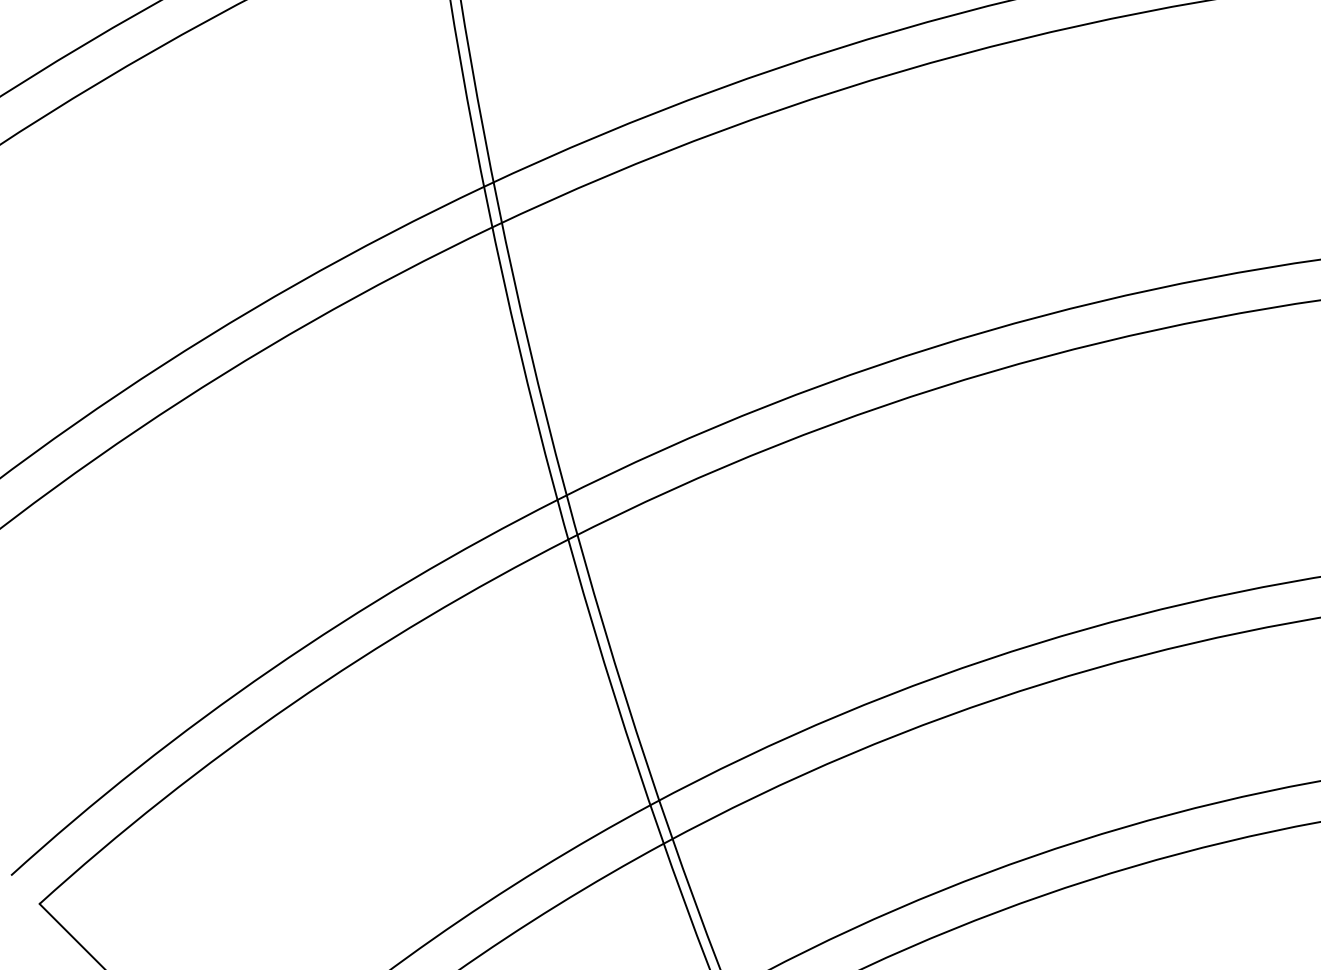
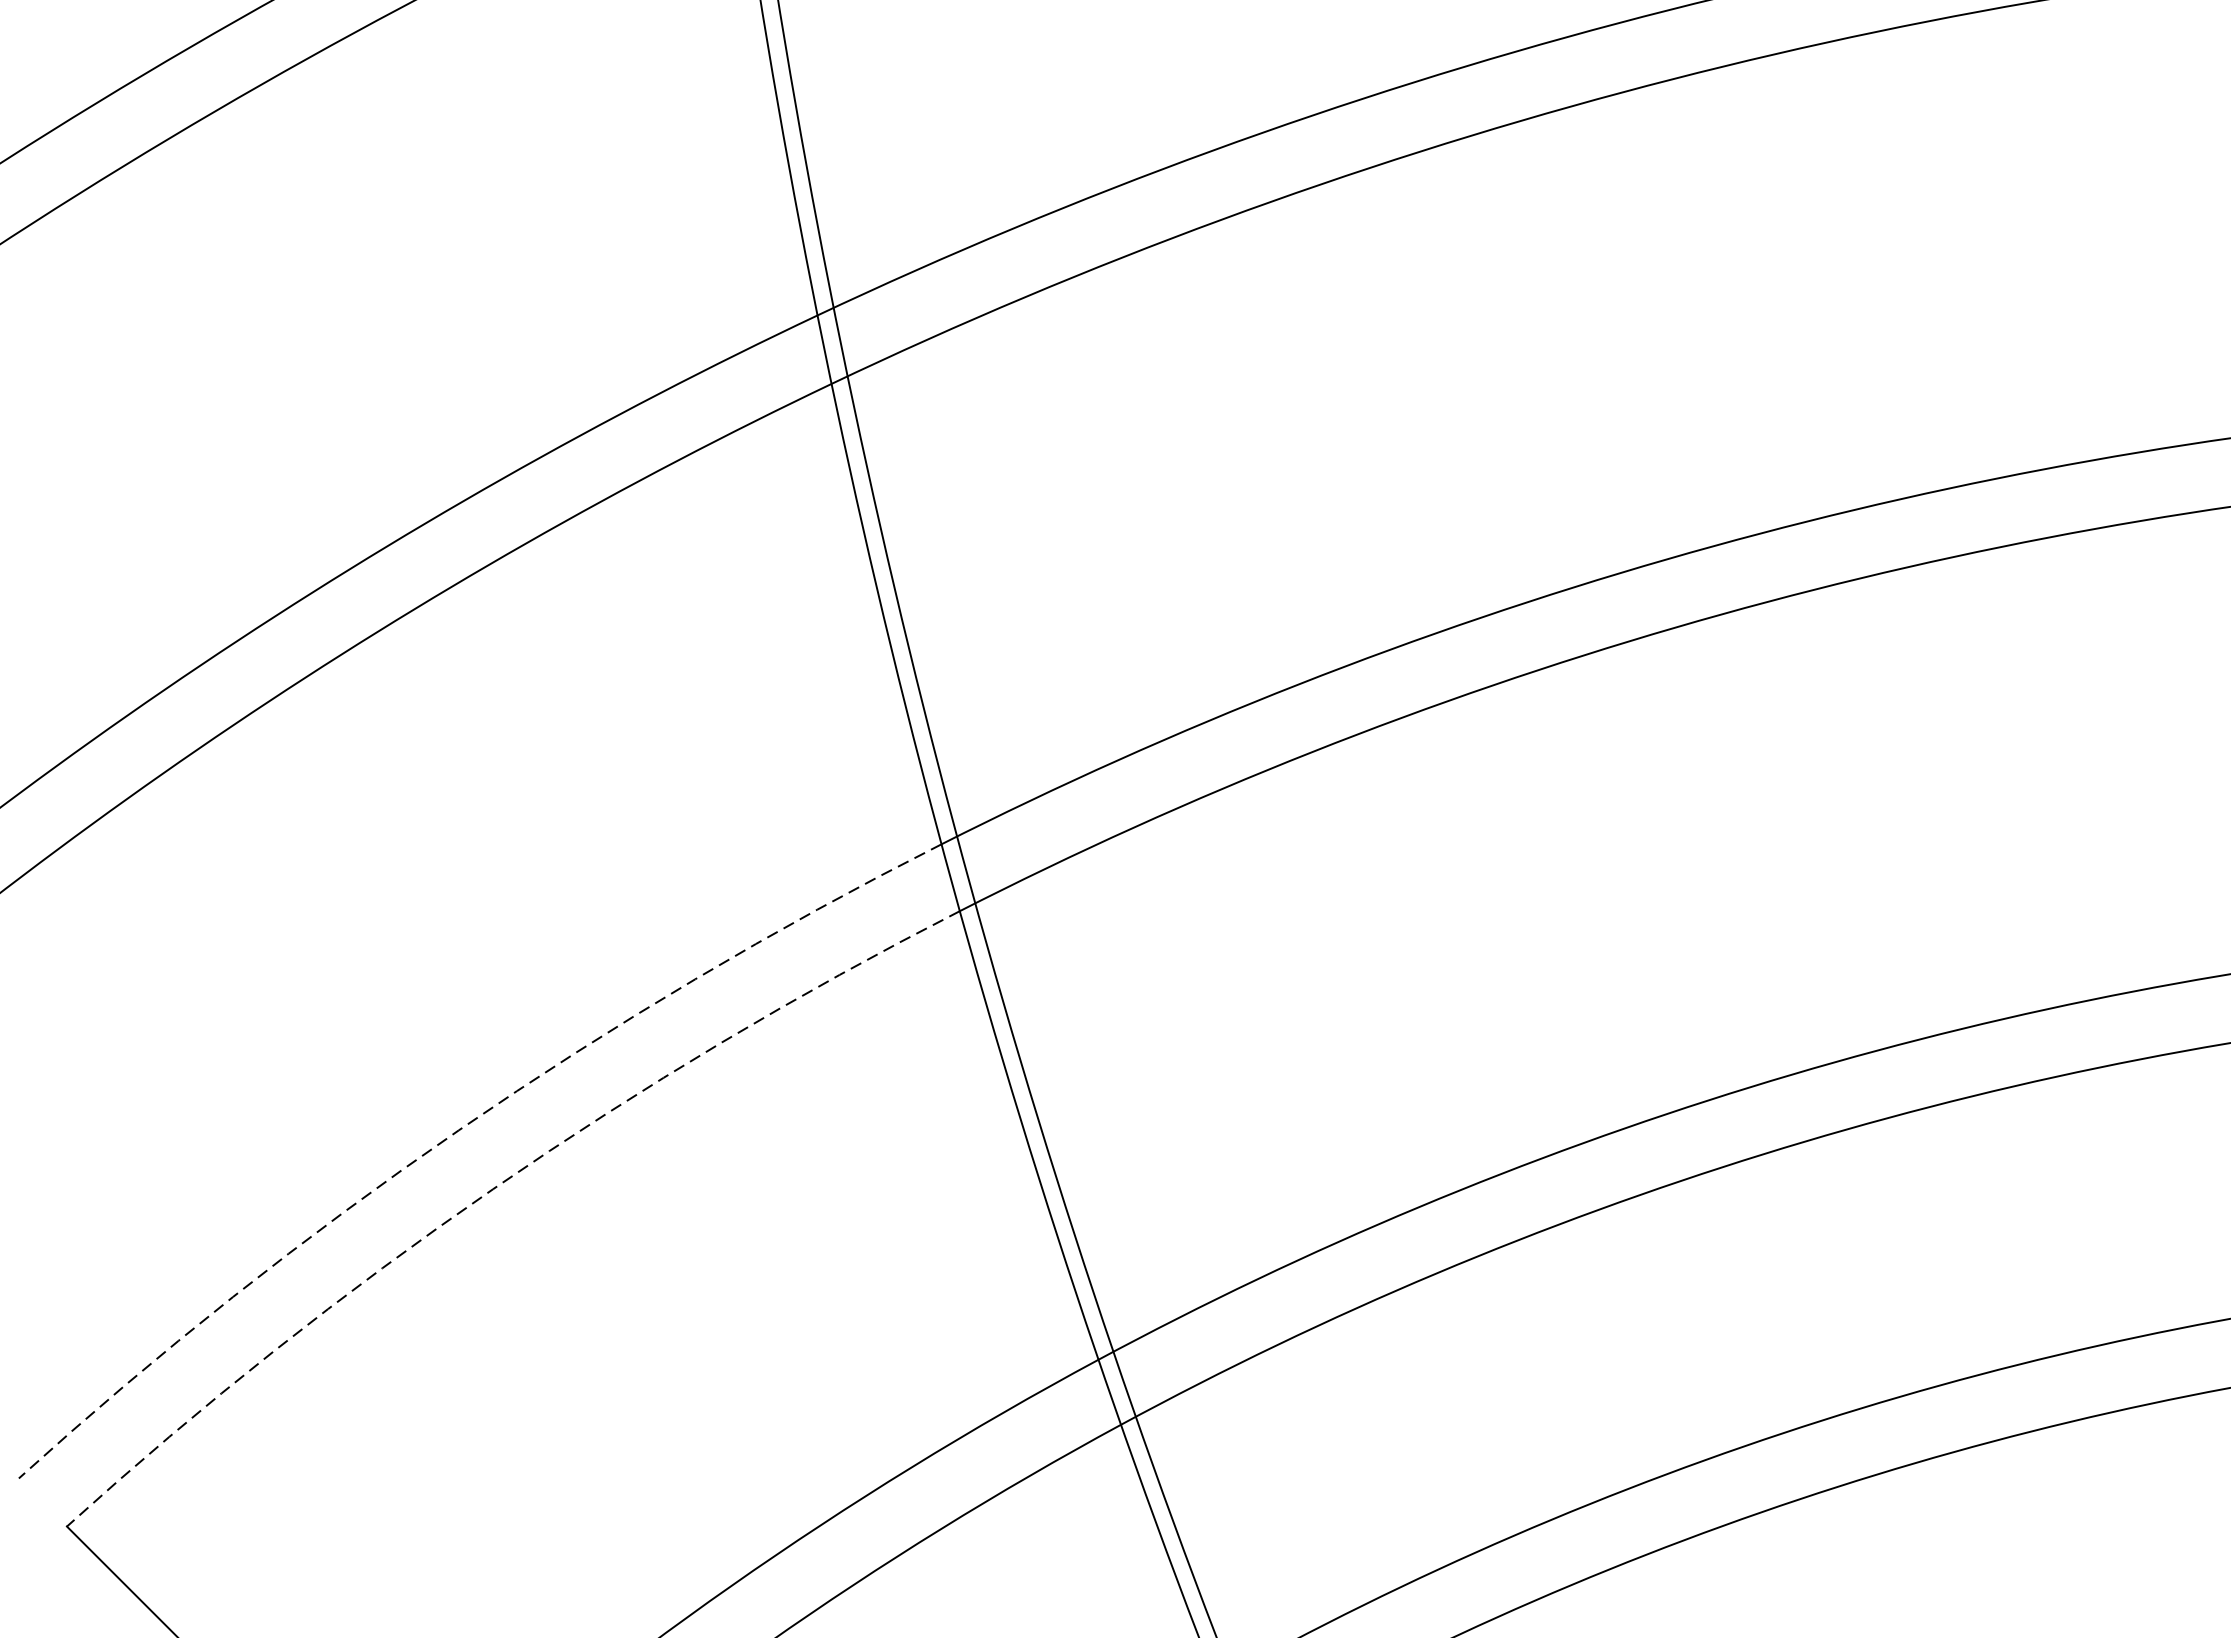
arc: (271, 669) -> (458, 1130), solid -> dashed
arc: (291, 704) -> (492, 1189), solid -> dashed

